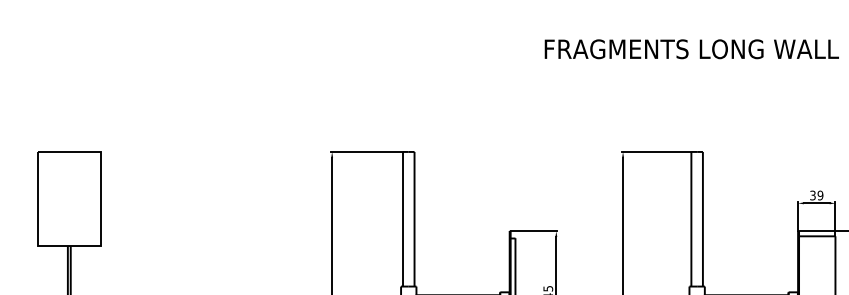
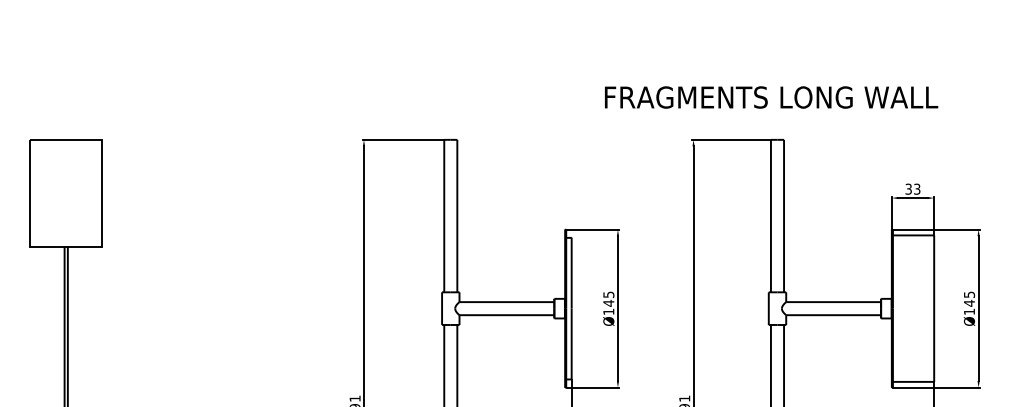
text: (691, 49) -> (771, 97), moved
text: (819, 194) -> (916, 188), 39 -> 33

